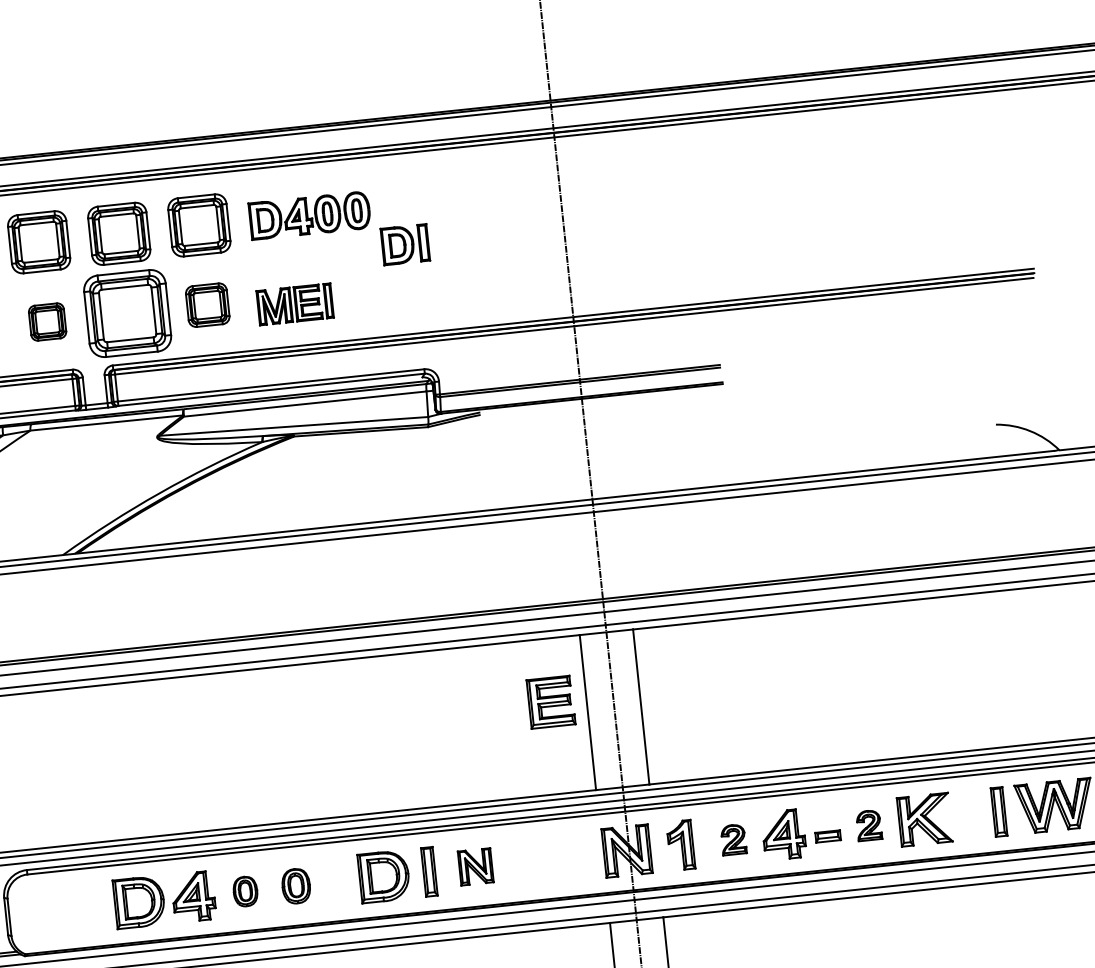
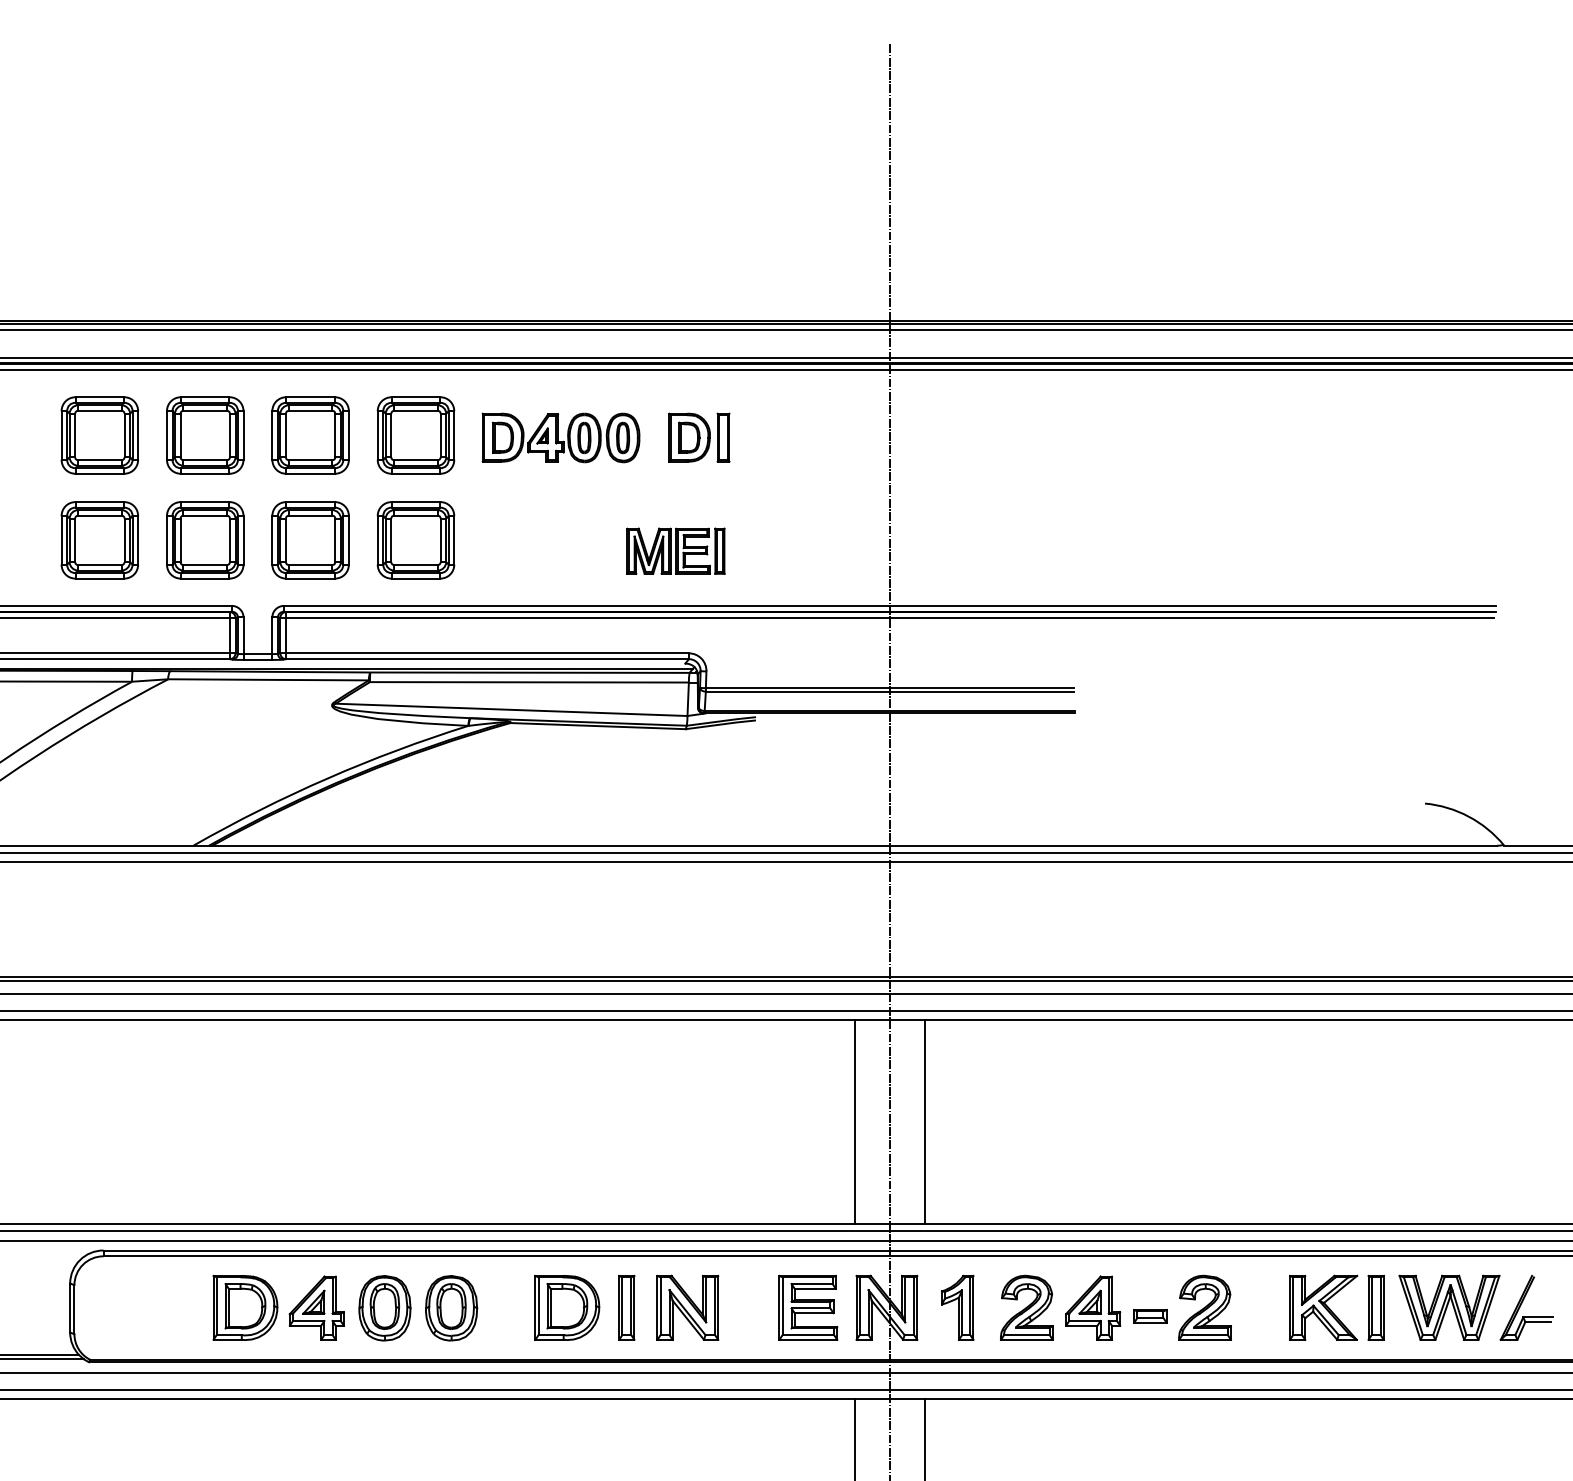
part: (405, 244) -> (699, 437), moved
part: (294, 303) -> (675, 550), moved
part: (207, 305) -> (415, 540), size x1.43
part: (127, 313) -> (310, 540), size x0.71
part: (47, 322) -> (205, 540), size x1.67
part: (551, 701) -> (808, 1307), moved
part: (924, 819) -> (1323, 1307), moved
part: (868, 825) -> (1204, 1307), size x1.67
part: (733, 839) -> (1026, 1307), size x1.67
part: (475, 866) -> (687, 1307), size x1.43
part: (296, 886) -> (451, 1308), size x1.43
part: (245, 891) -> (384, 1308), size x1.67

